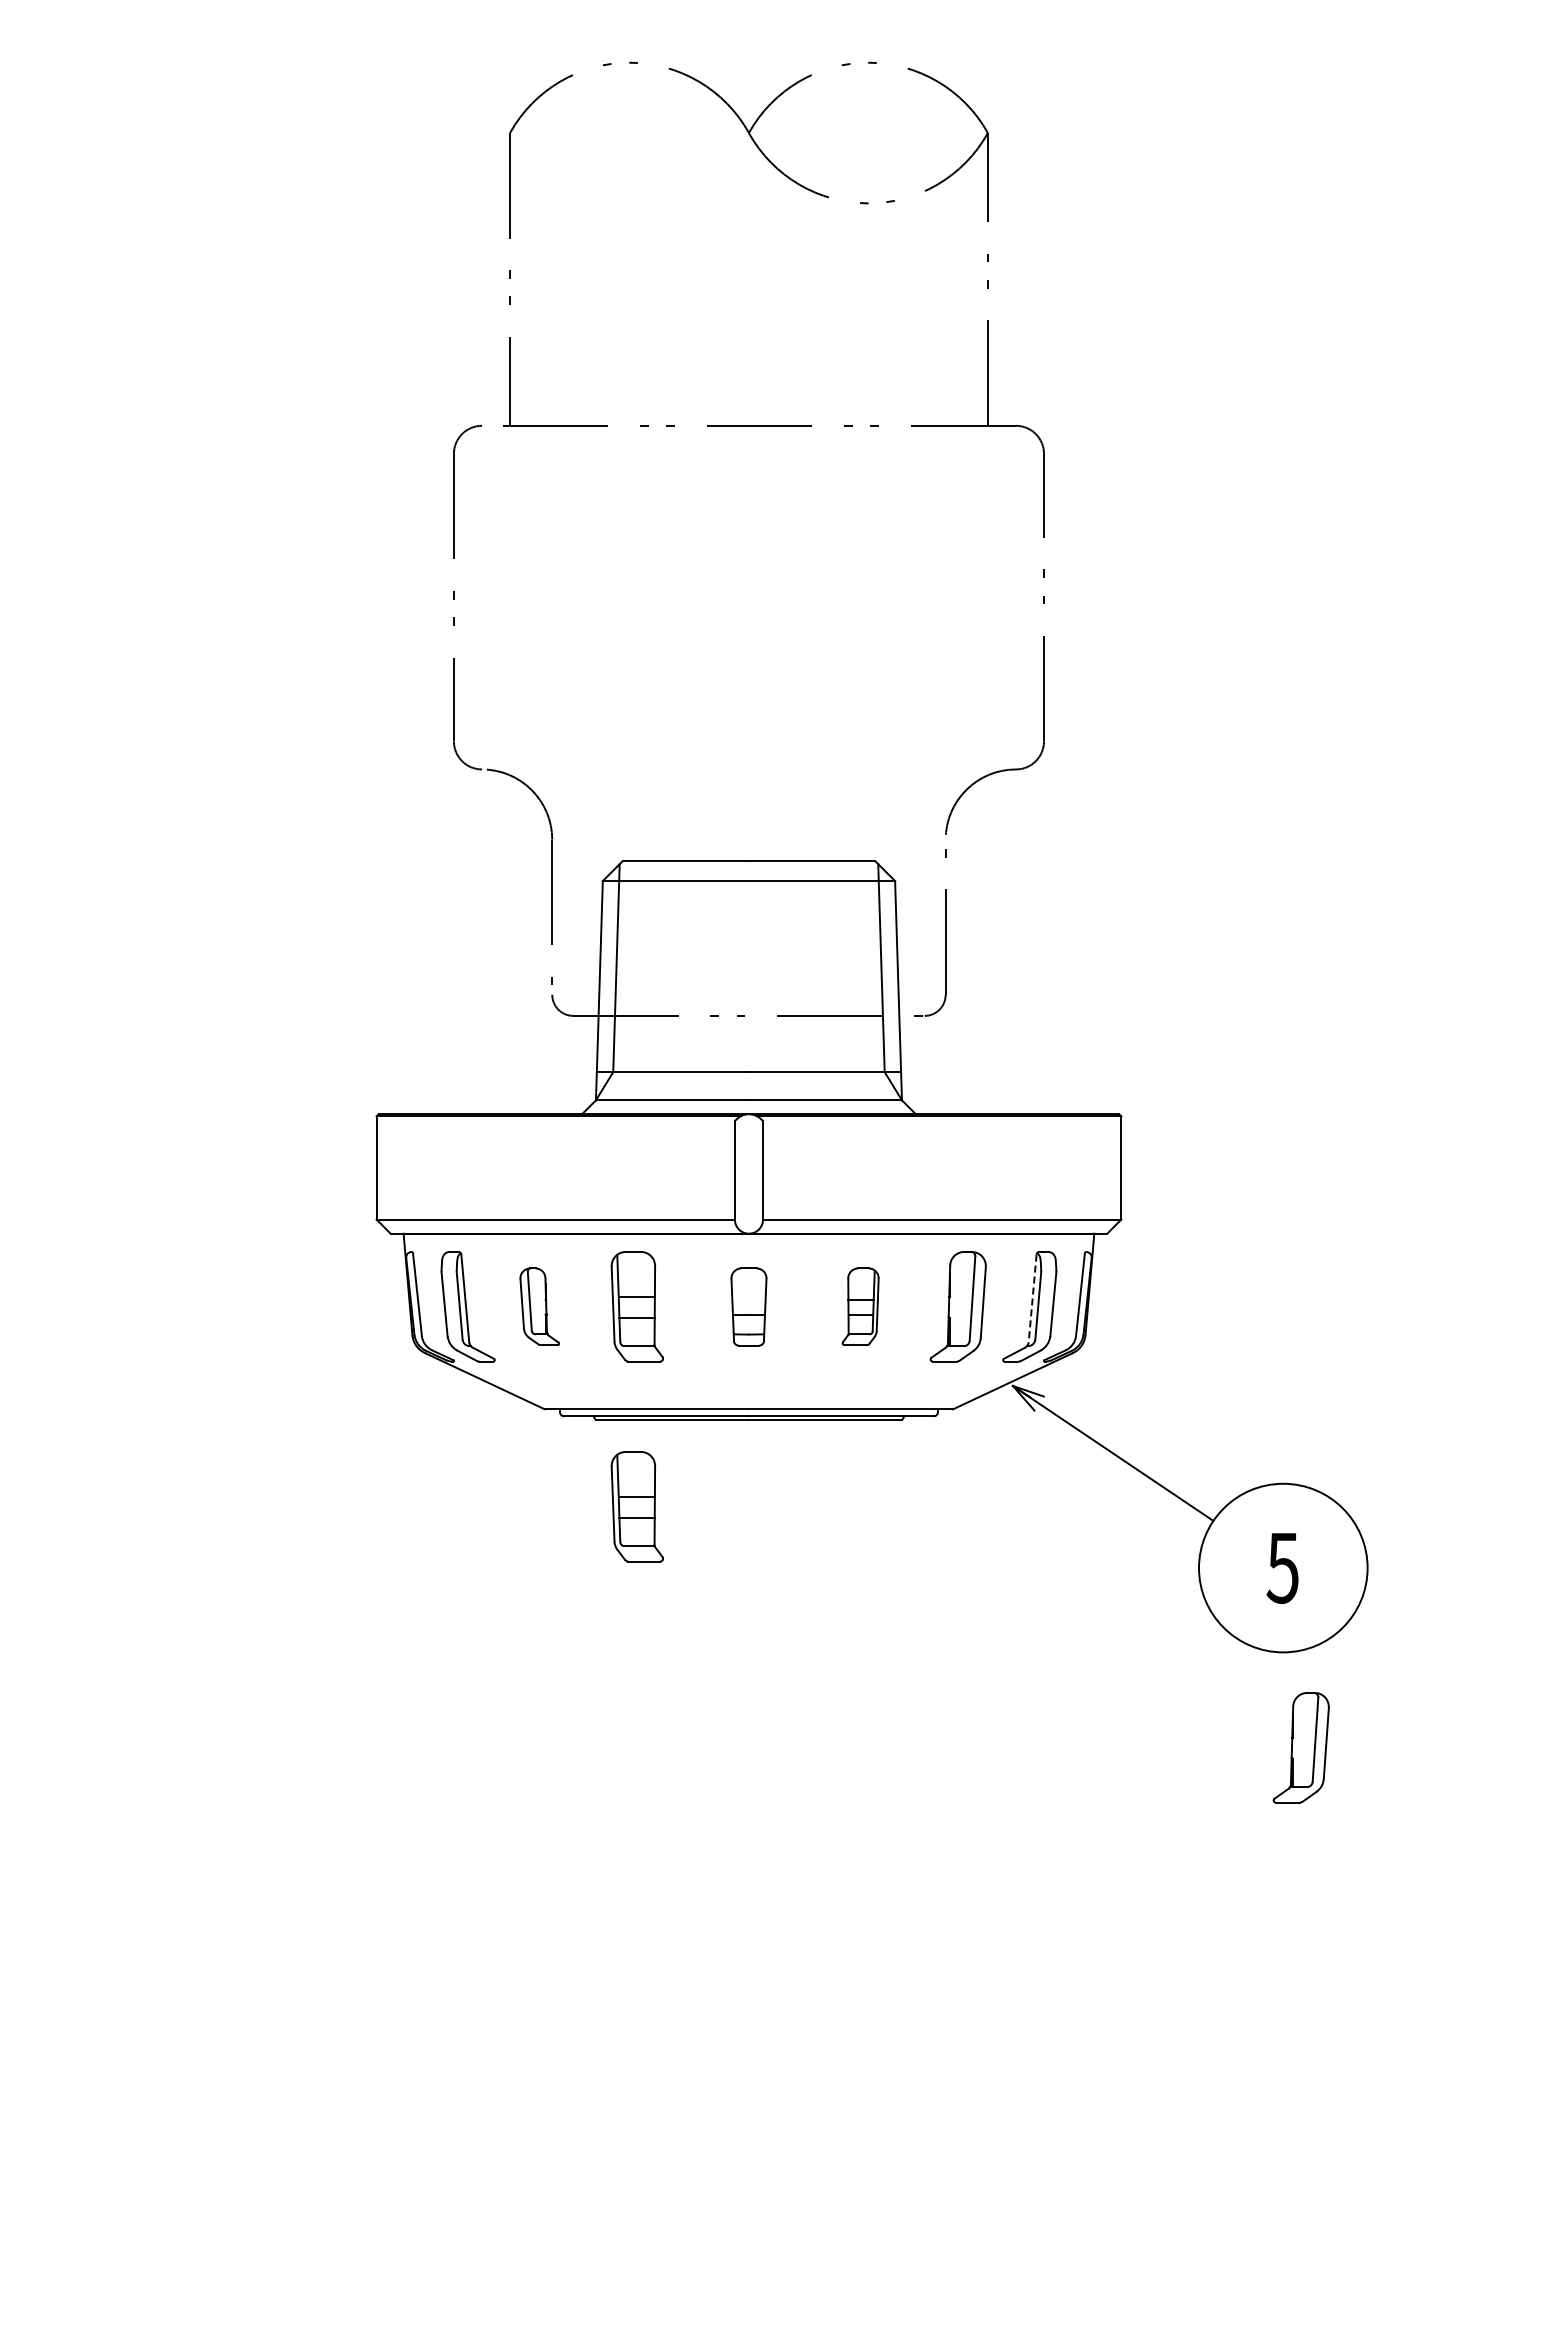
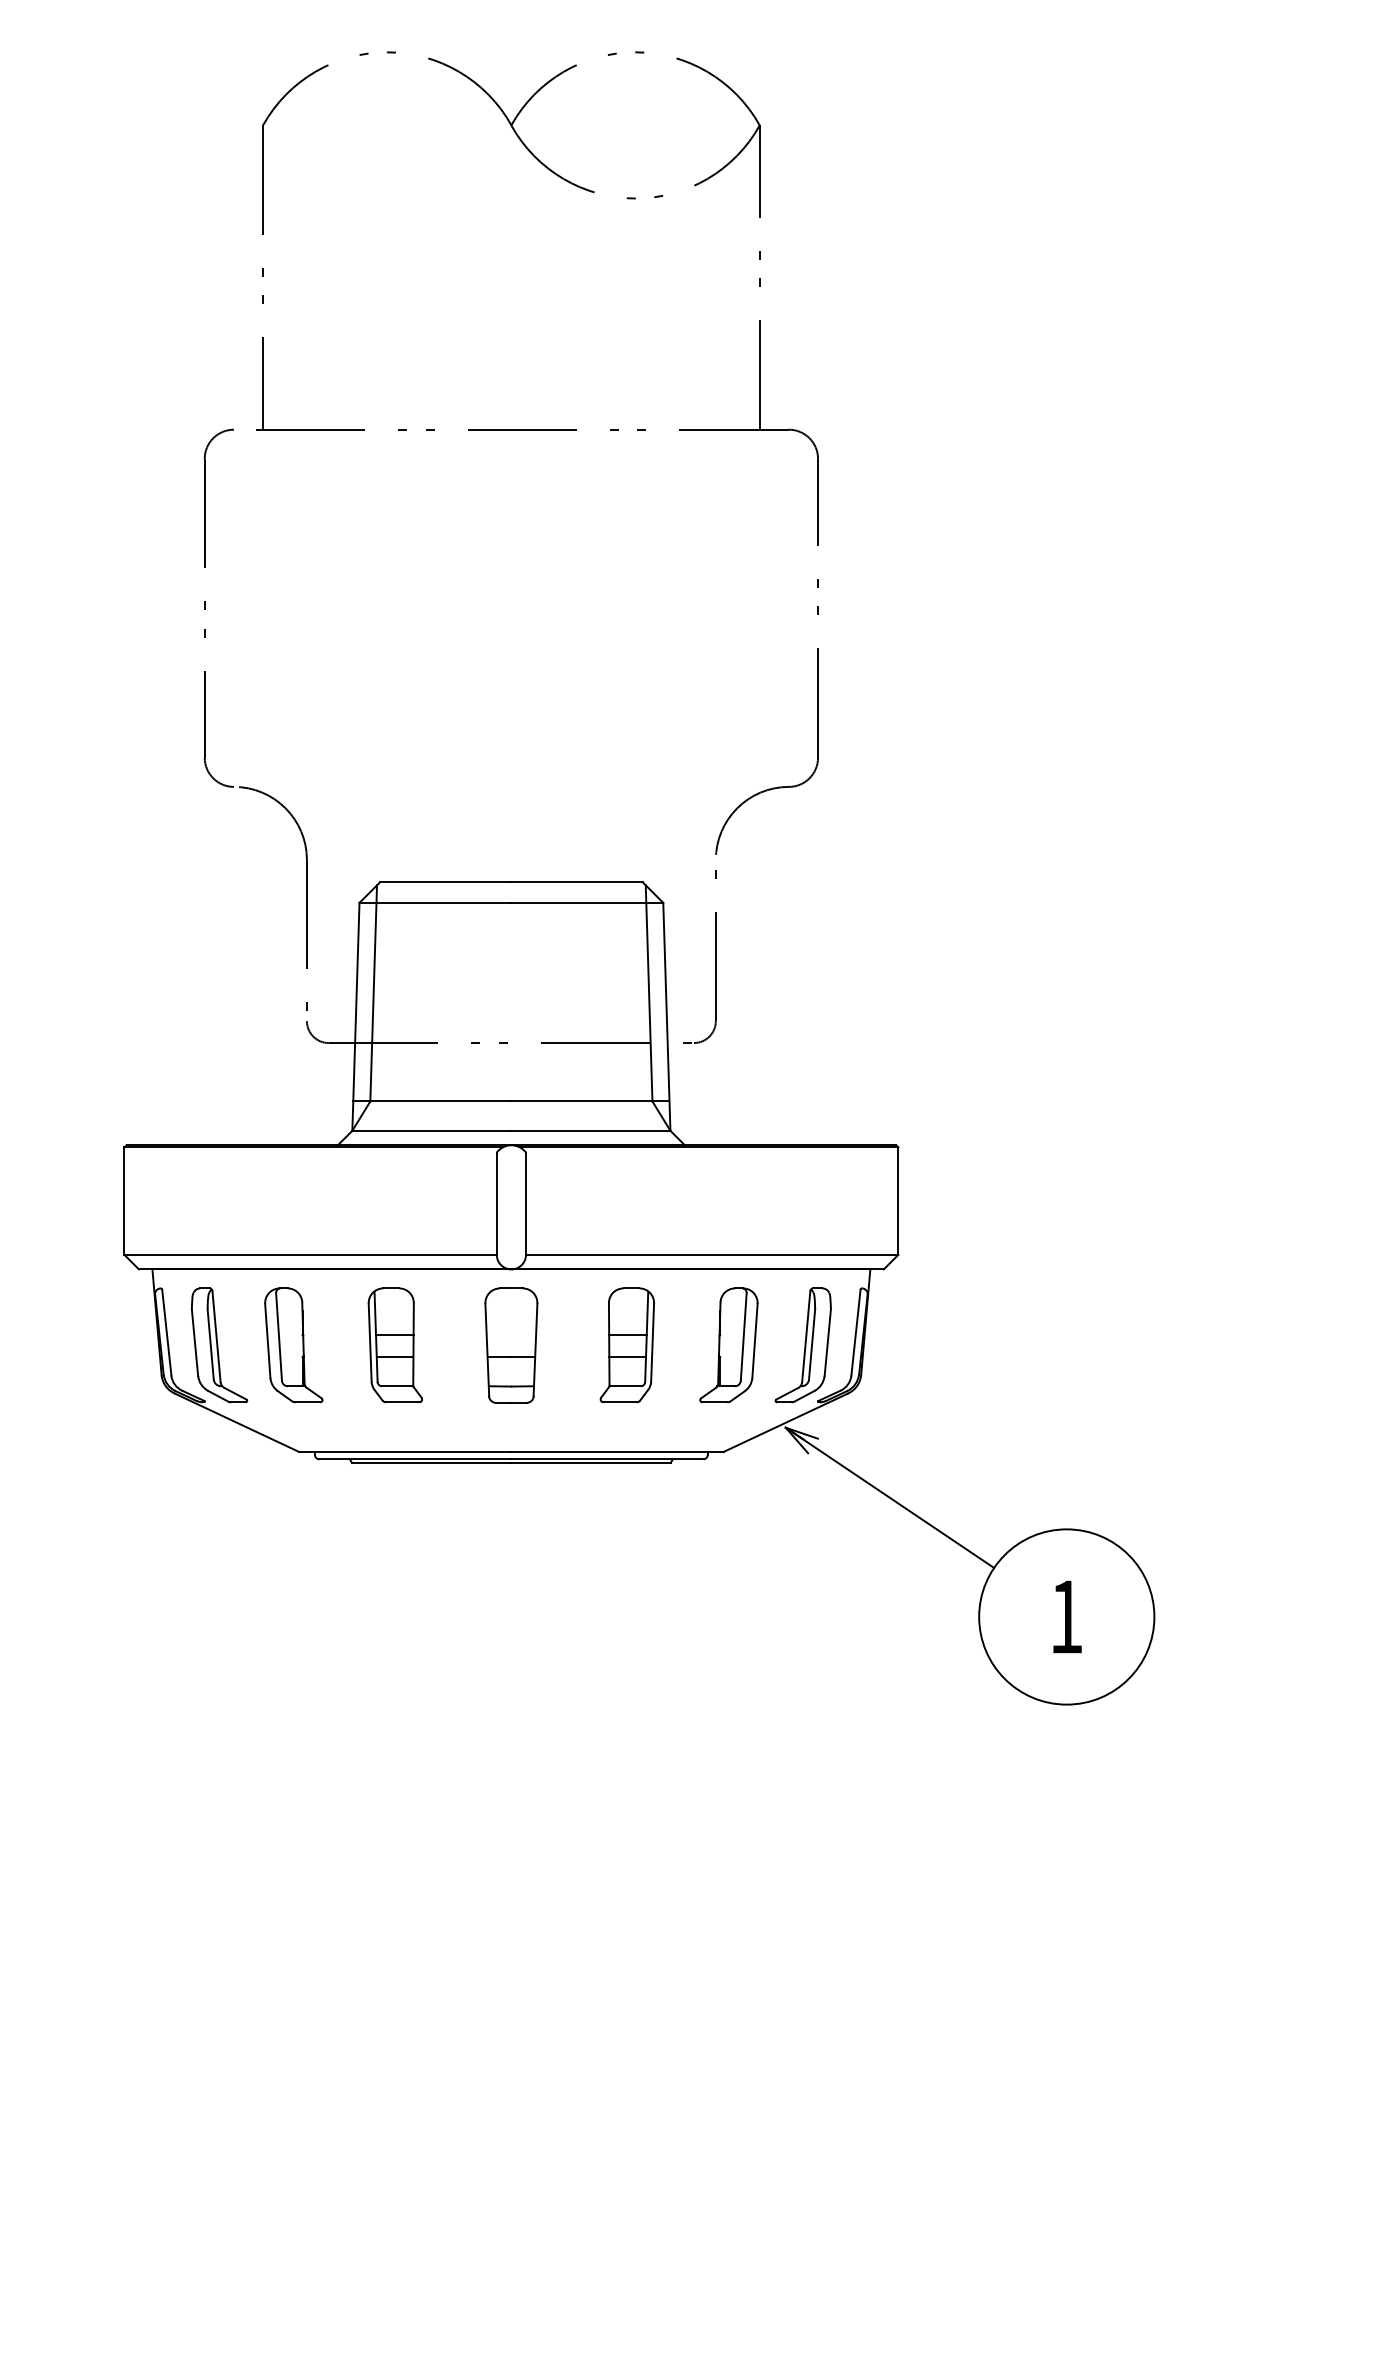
line: (1032, 1298) -> (806, 1336), dashed -> solid
part: (539, 1306) -> (293, 1345), size x1.43
part: (748, 1306) -> (510, 1345), size x1.43
part: (860, 1306) -> (627, 1345), size x1.43
part: (636, 1506) -> (394, 1552), removed
text: (1282, 1568) -> (1065, 1617), 5 -> 1
part: (1300, 1747) -> (1084, 1803), removed

